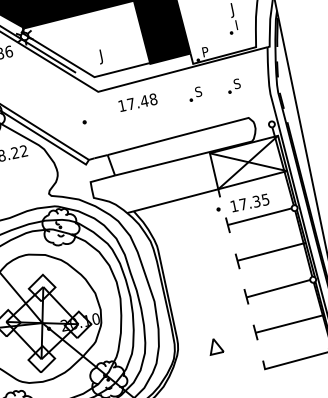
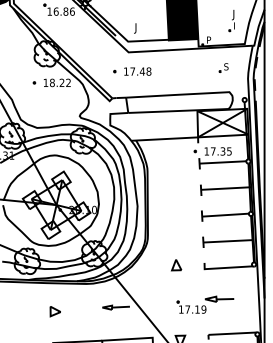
part: (194, 93) -> (195, 67), removed
text: (137, 102) -> (137, 71), moved
part: (215, 346) -> (176, 265), moved

